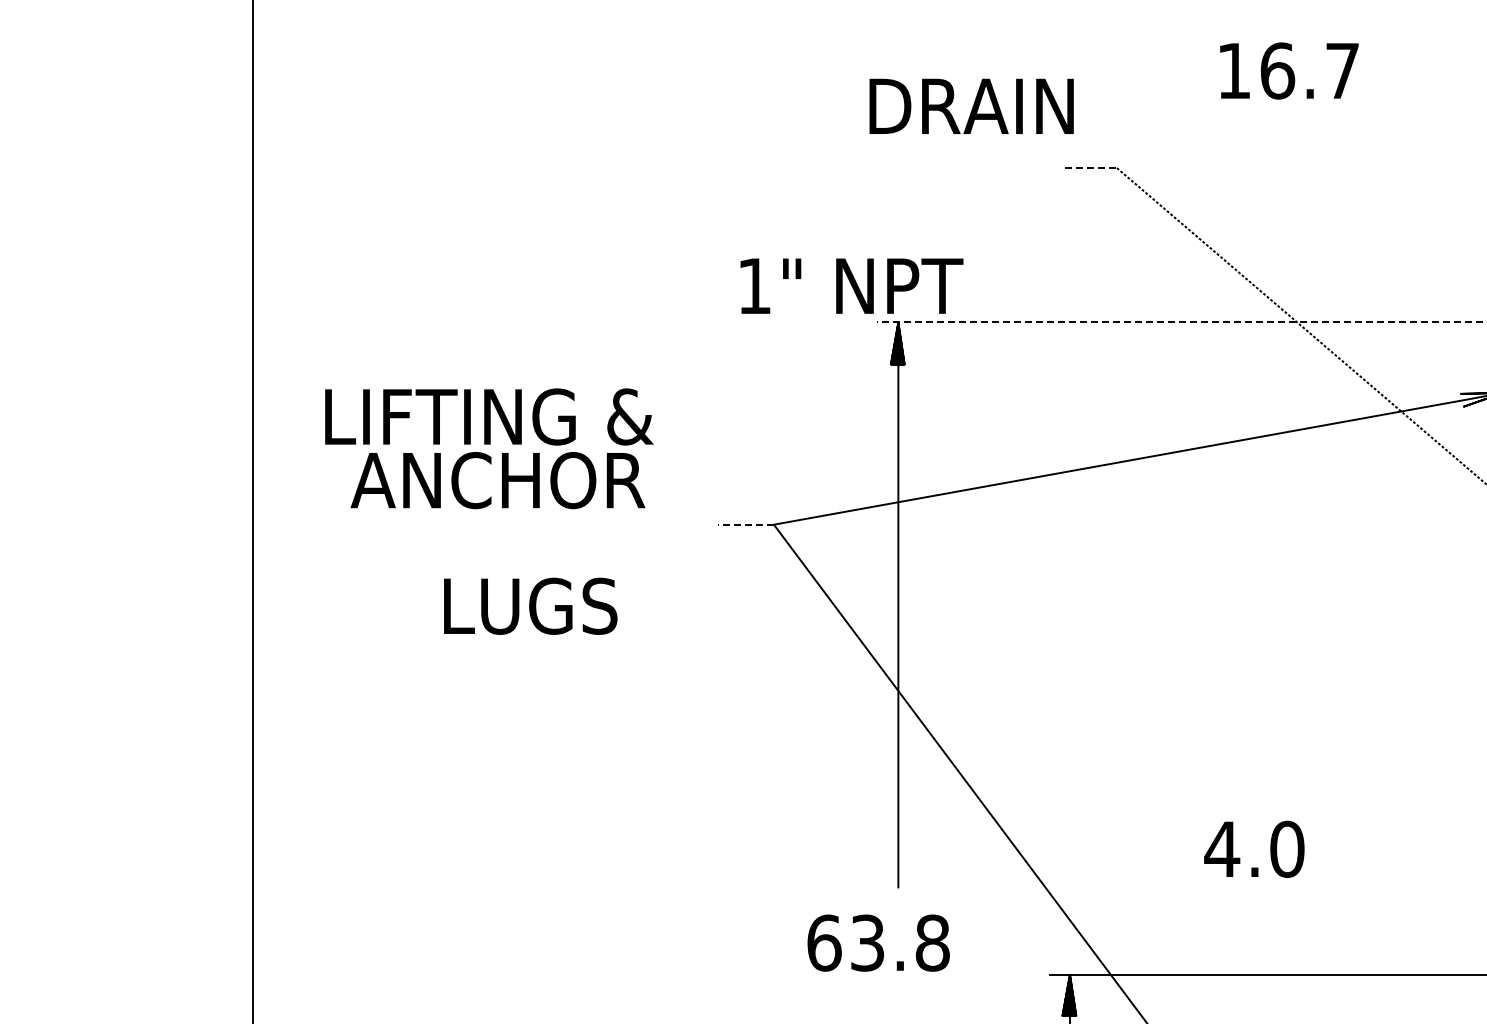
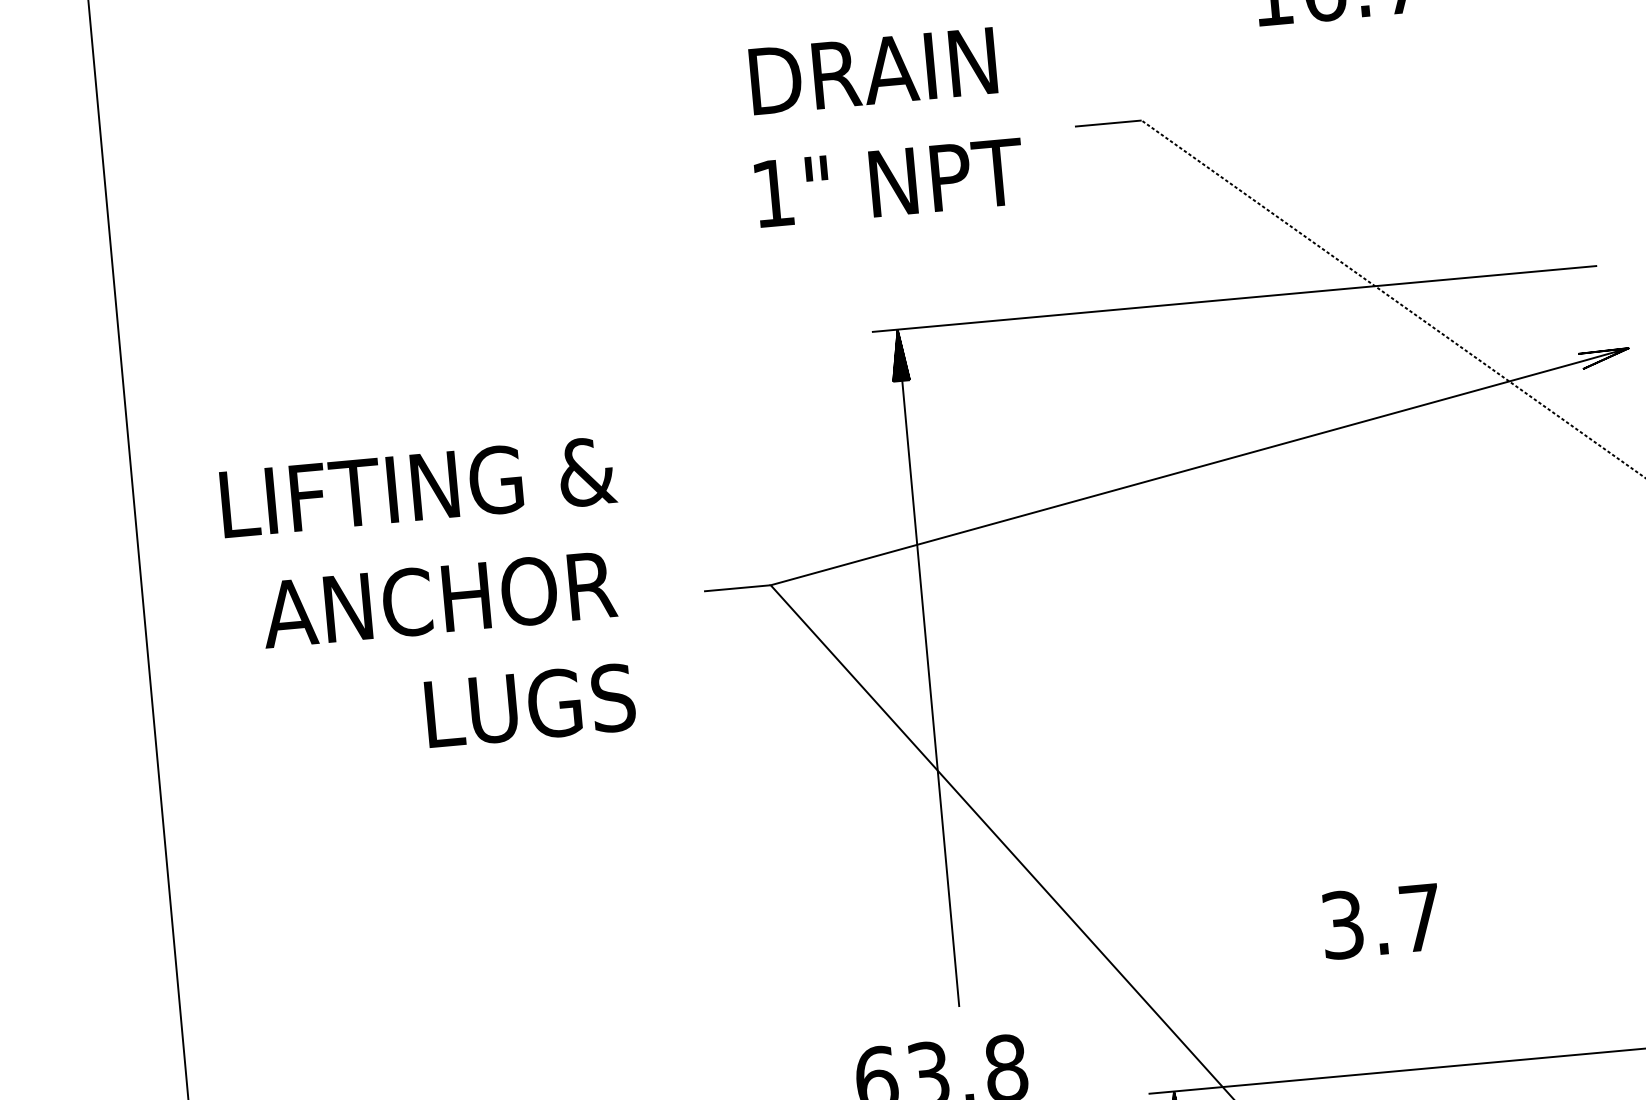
text: (971, 105) -> (872, 70), moved
line: (1088, 167) -> (1108, 123), dashed -> solid
text: (851, 285) -> (889, 182), moved
line: (1179, 322) -> (1234, 299), dashed -> solid
text: (497, 480) -> (438, 599), moved
line: (746, 524) -> (737, 588), dashed -> solid
text: (530, 605) -> (530, 704), moved
text: (1254, 848) -> (1381, 920), 4.0 -> 3.7

